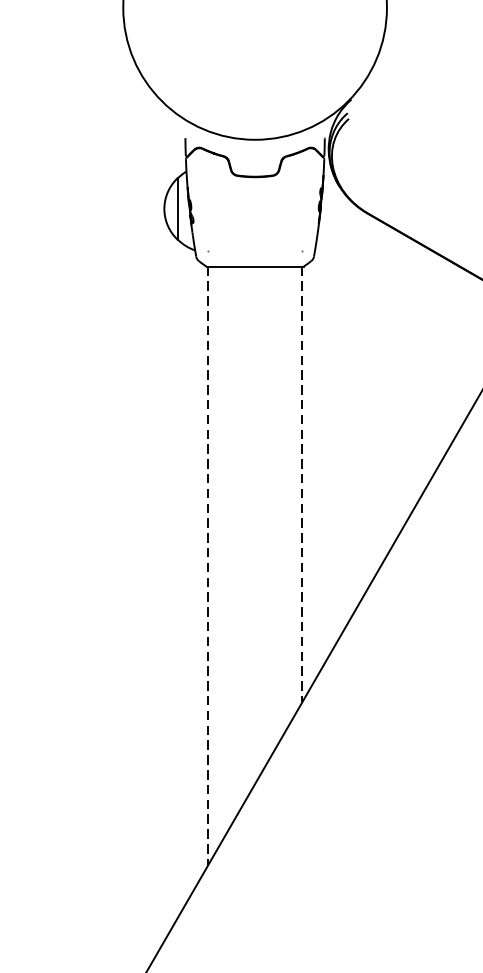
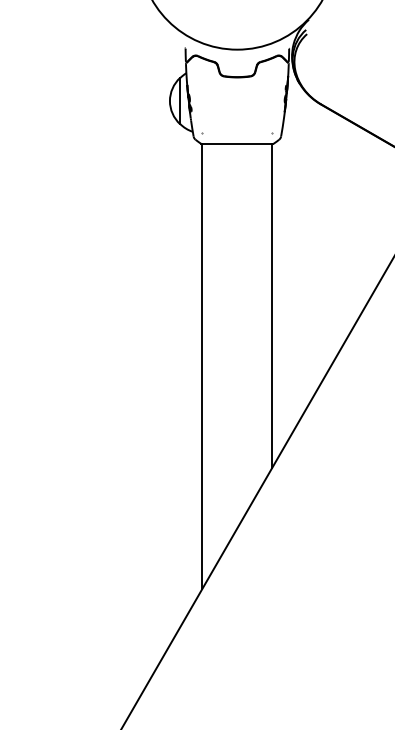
line: (302, 484) -> (272, 305), dashed -> solid
line: (208, 566) -> (202, 366), dashed -> solid

